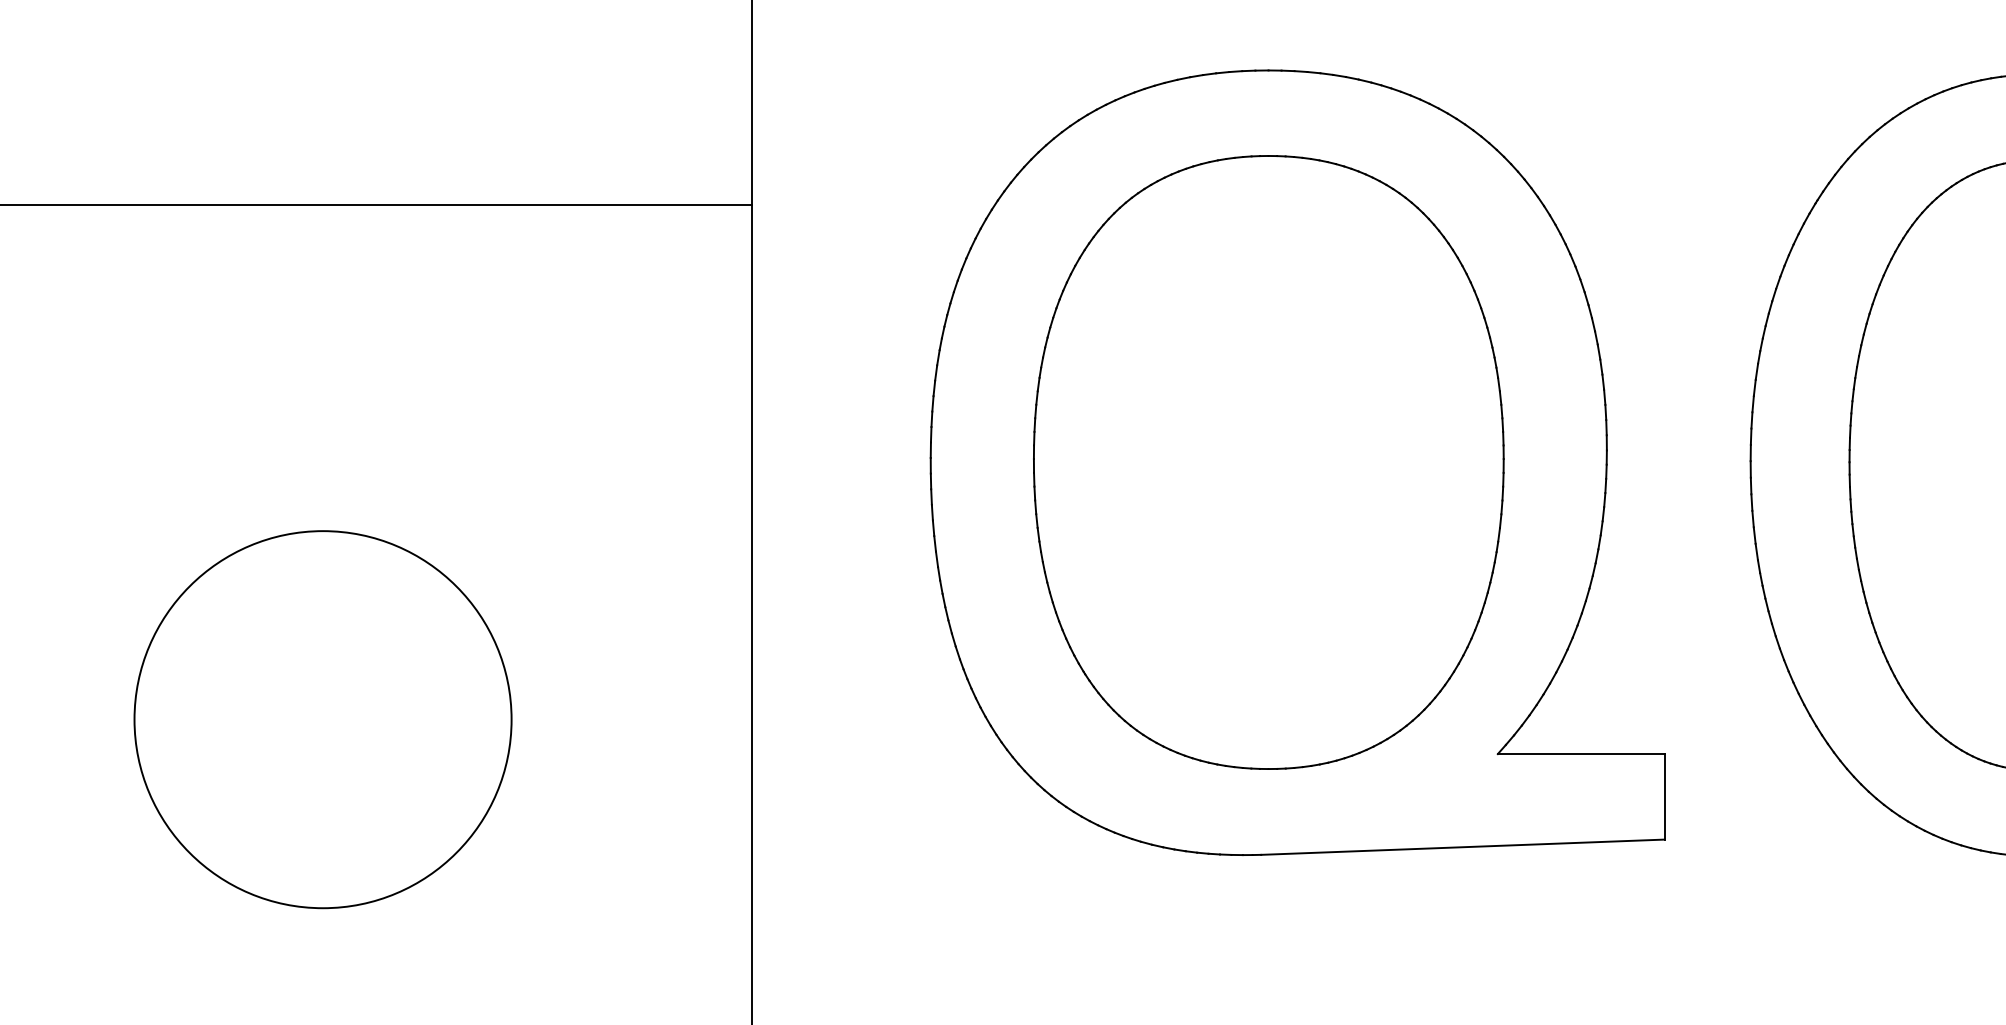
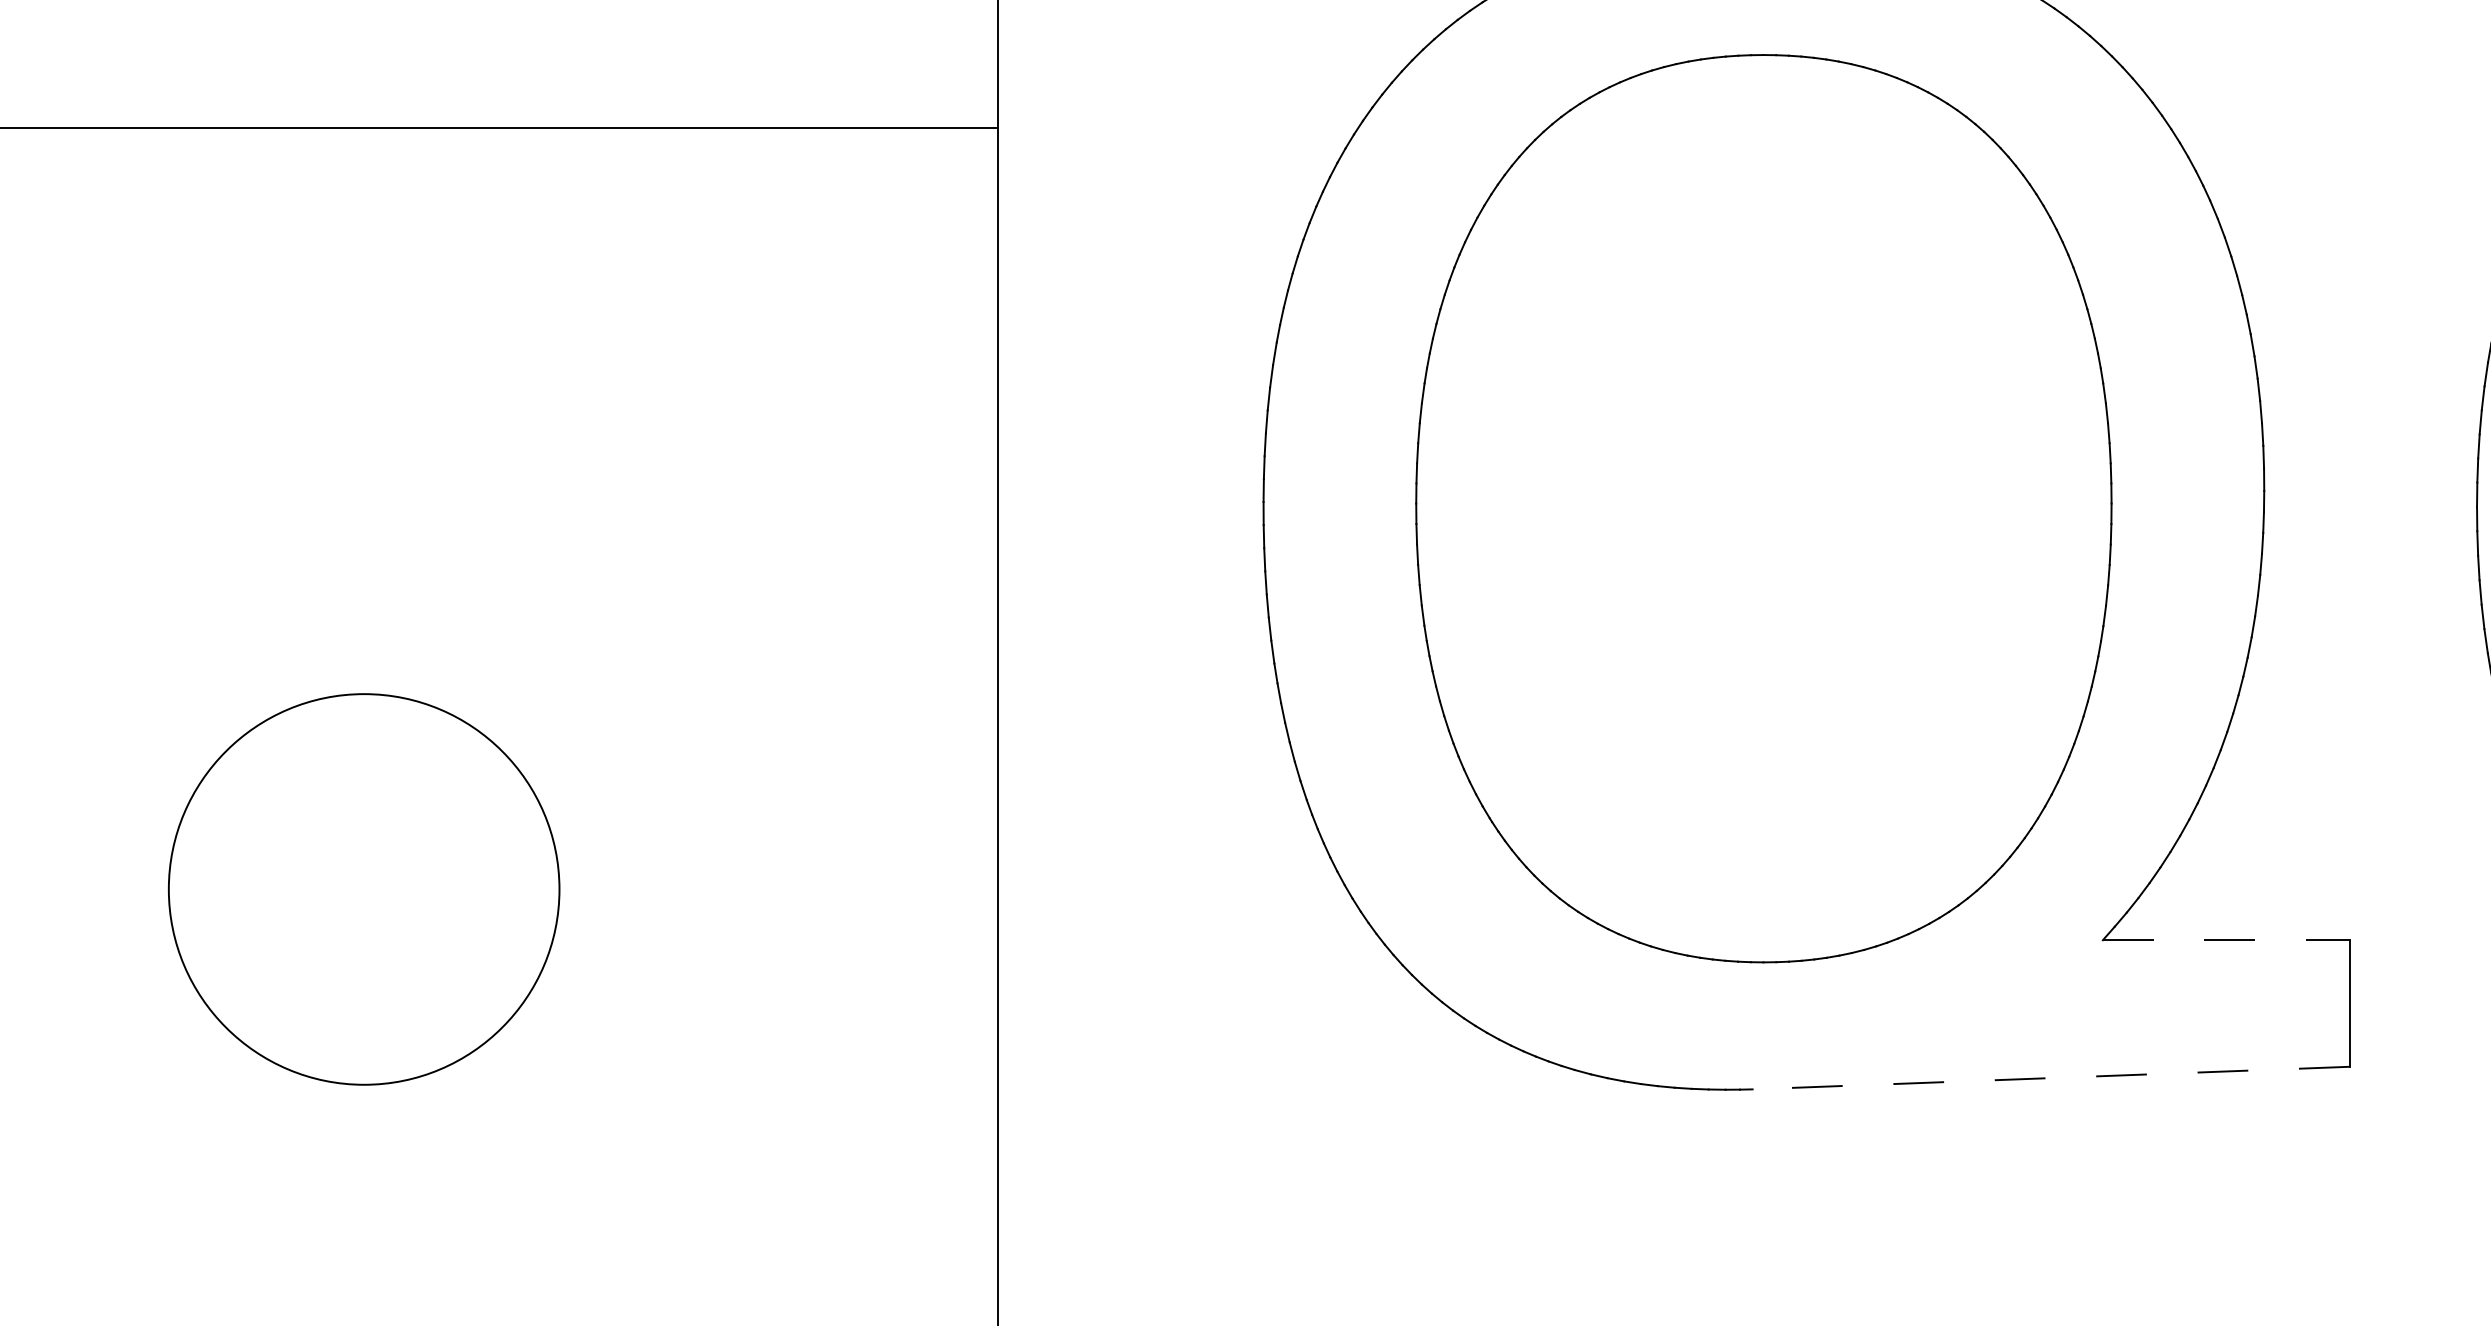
circle: (322, 719) -> (363, 889), size x0.7
line: (1581, 754) -> (2226, 940), solid -> dashed
line: (1462, 847) -> (2050, 1078), solid -> dashed

